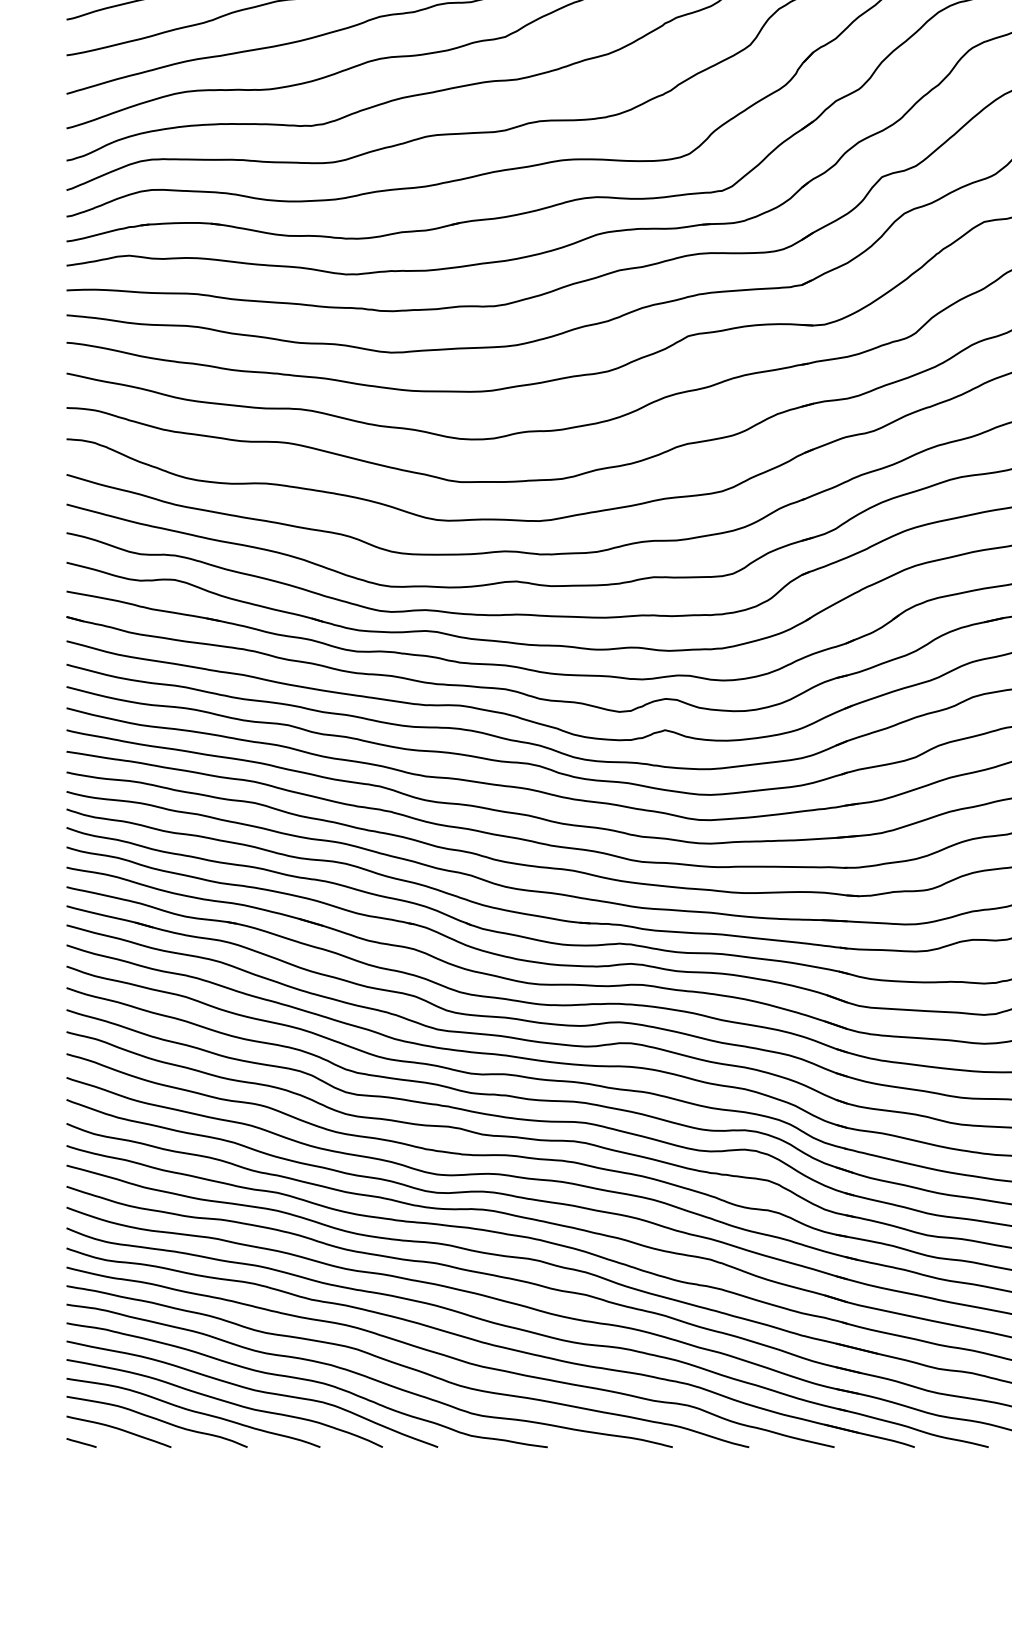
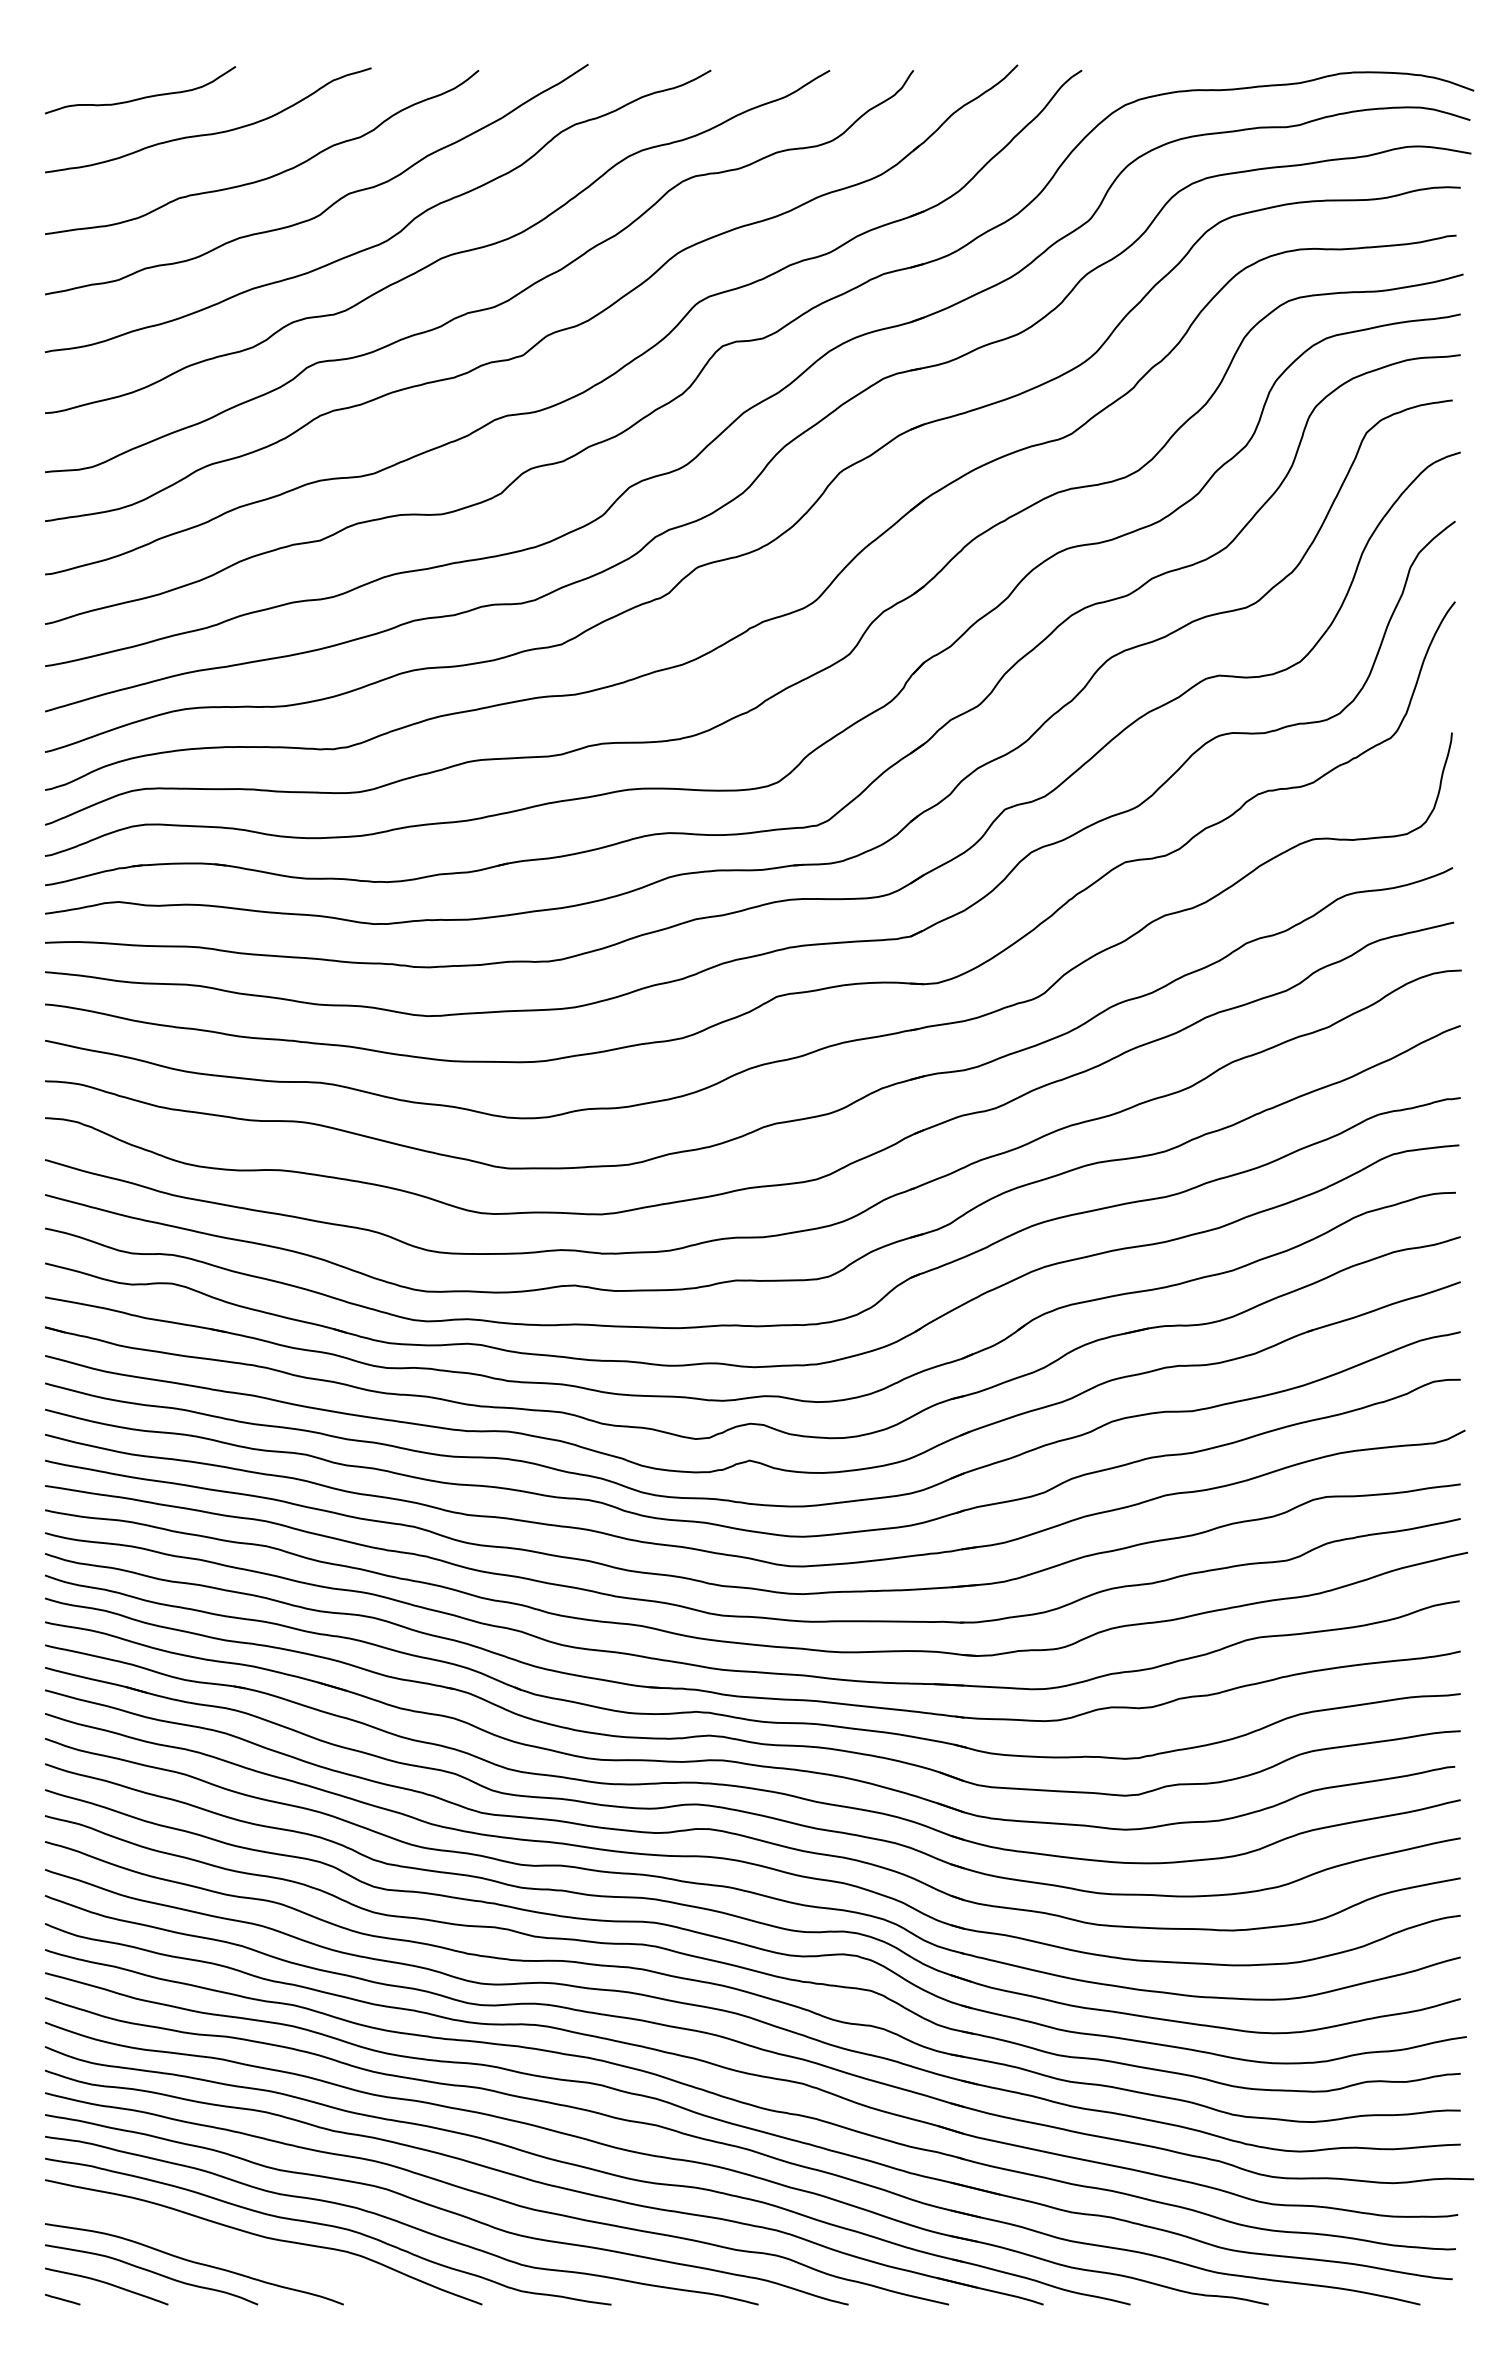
curve: (224, 1402) -> (231, 2251), removed

